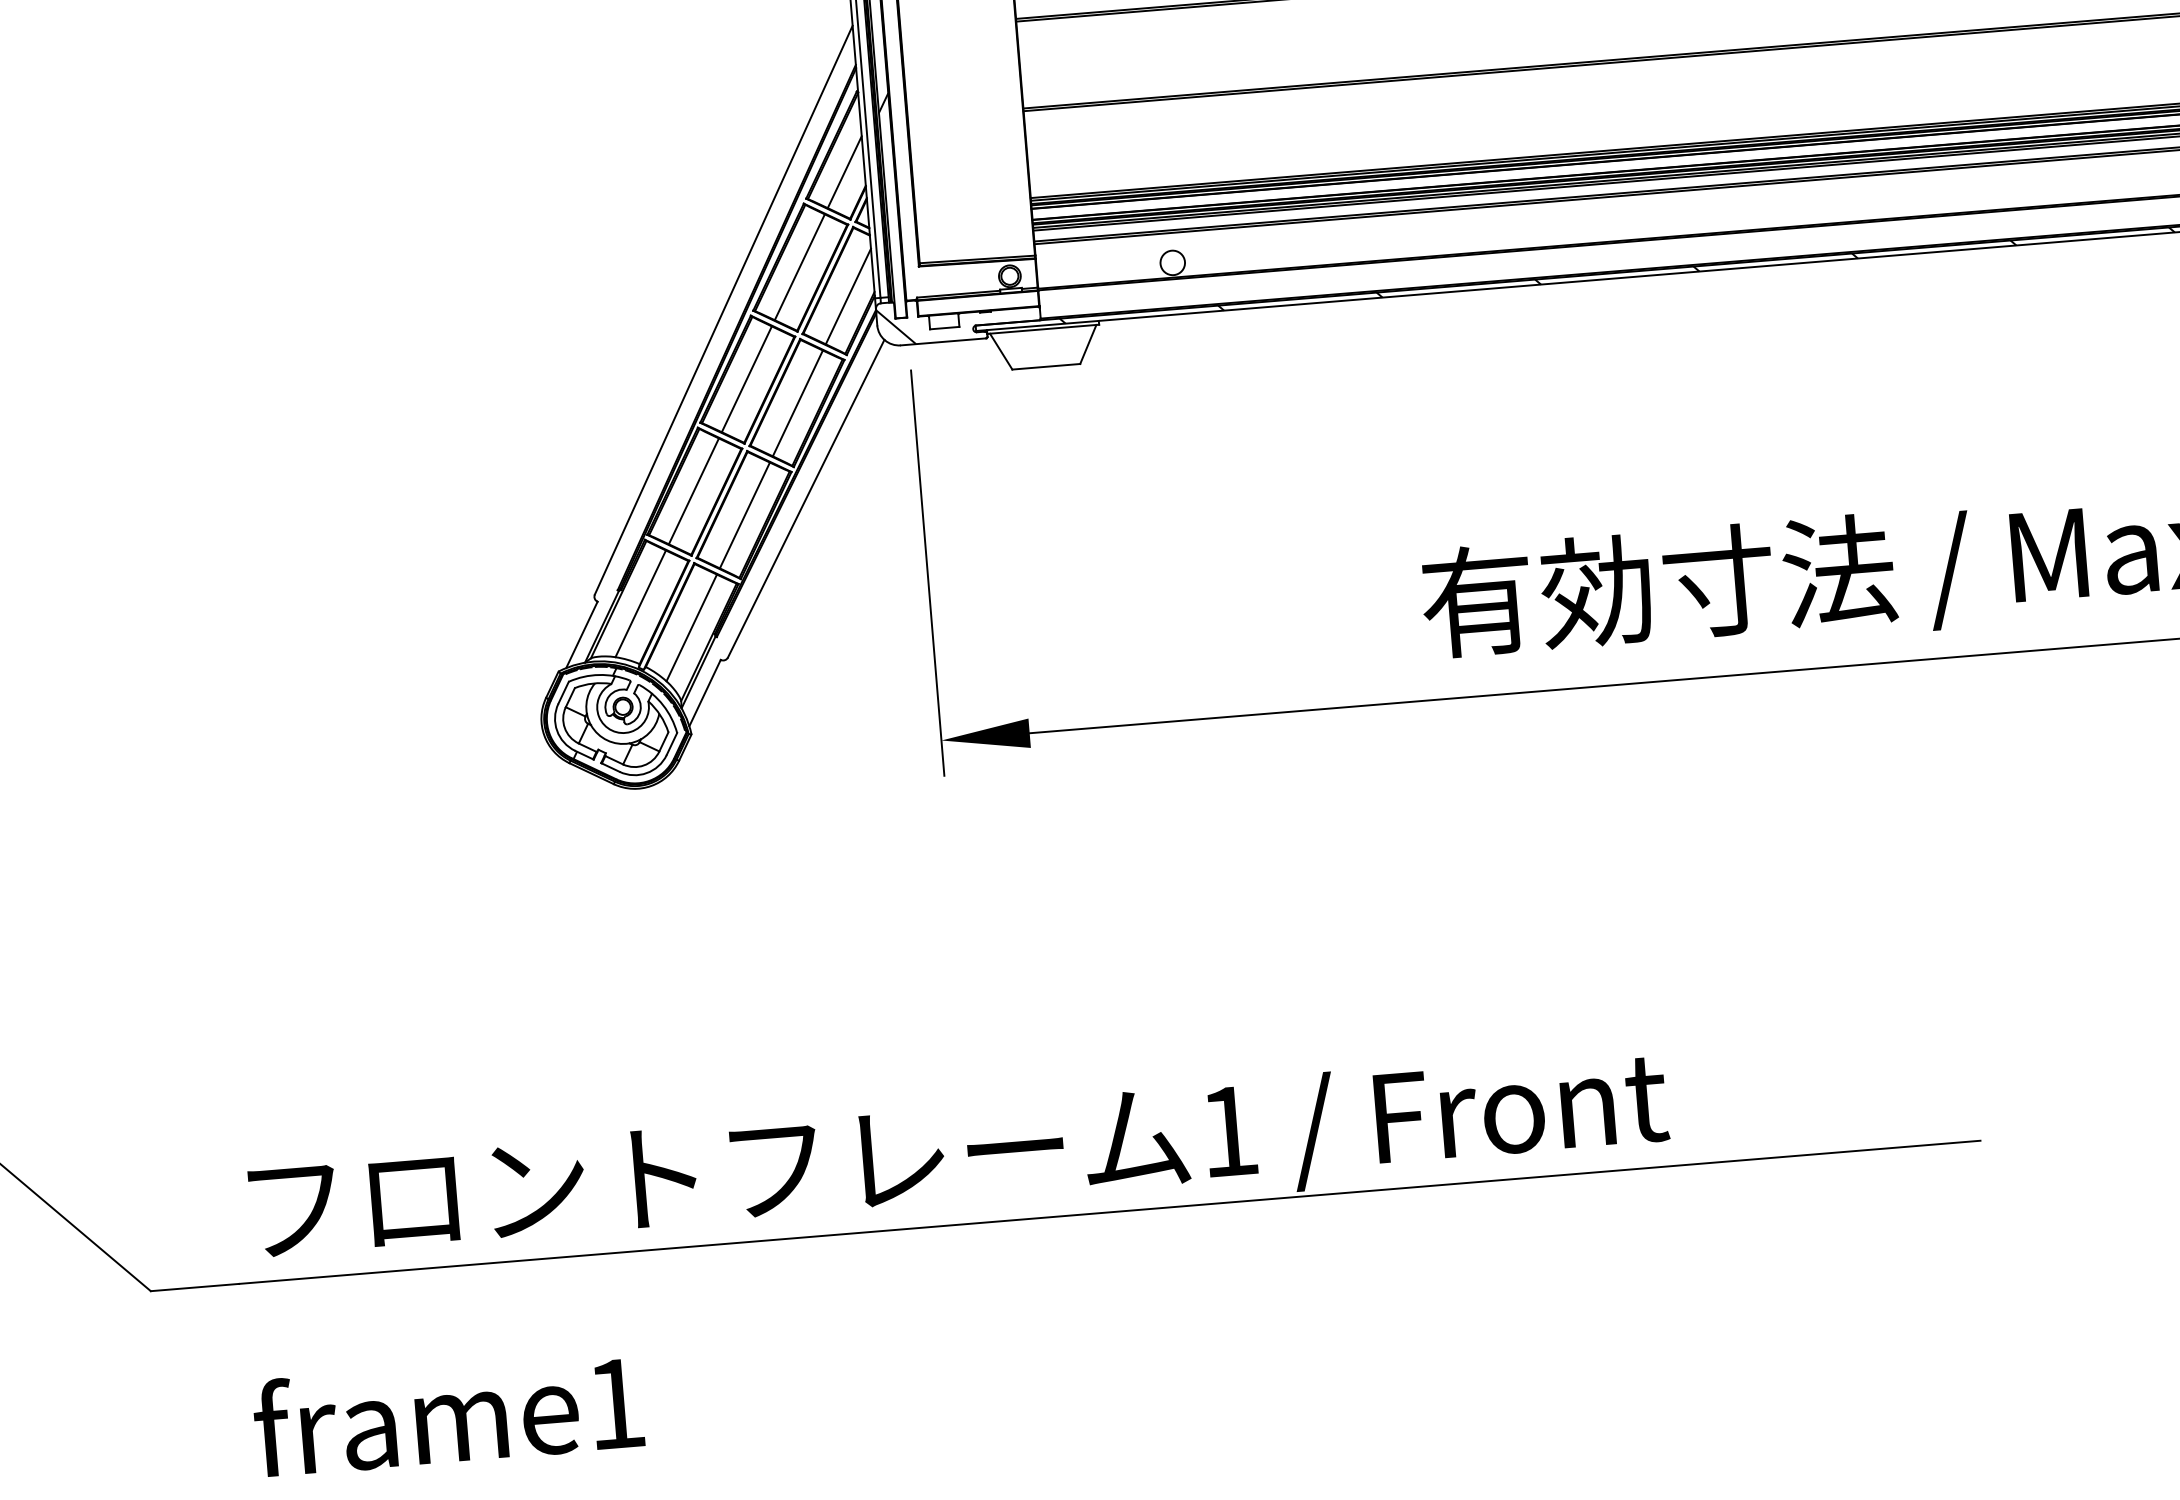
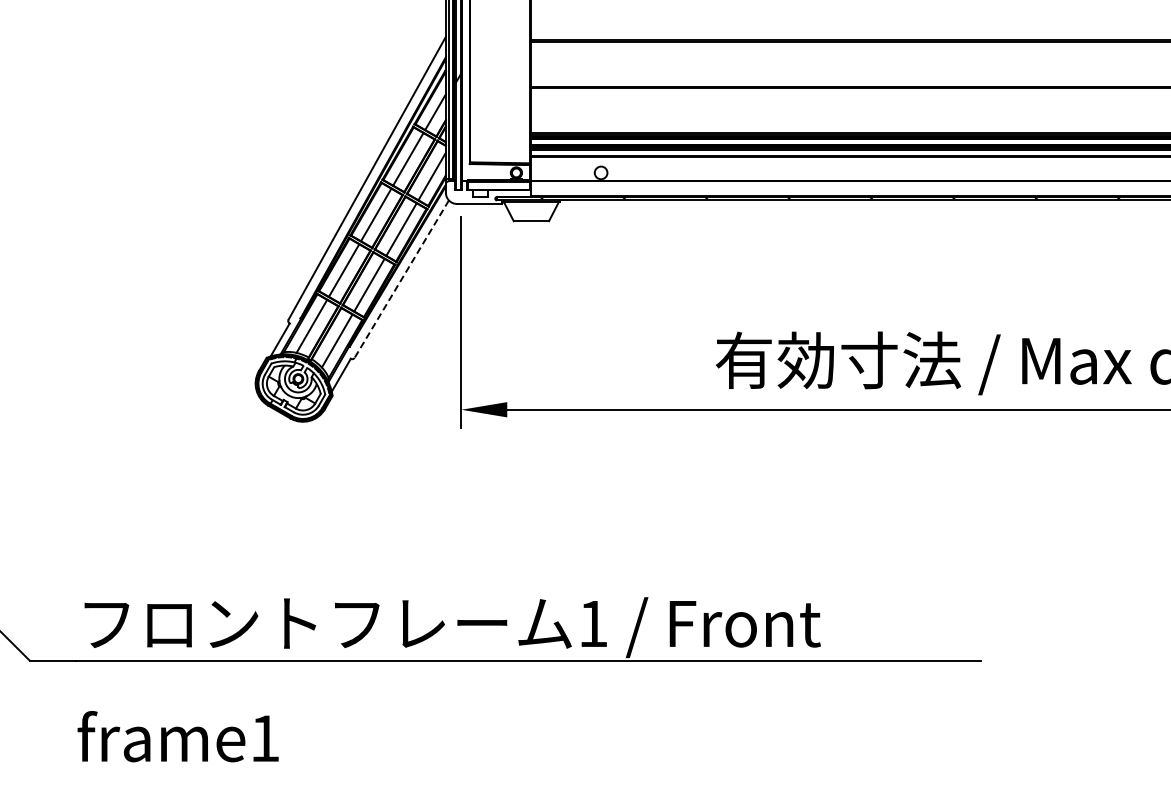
hatch: (895, 325) -> (455, 193), removed
line: (805, 499) -> (401, 279), solid -> dashed

